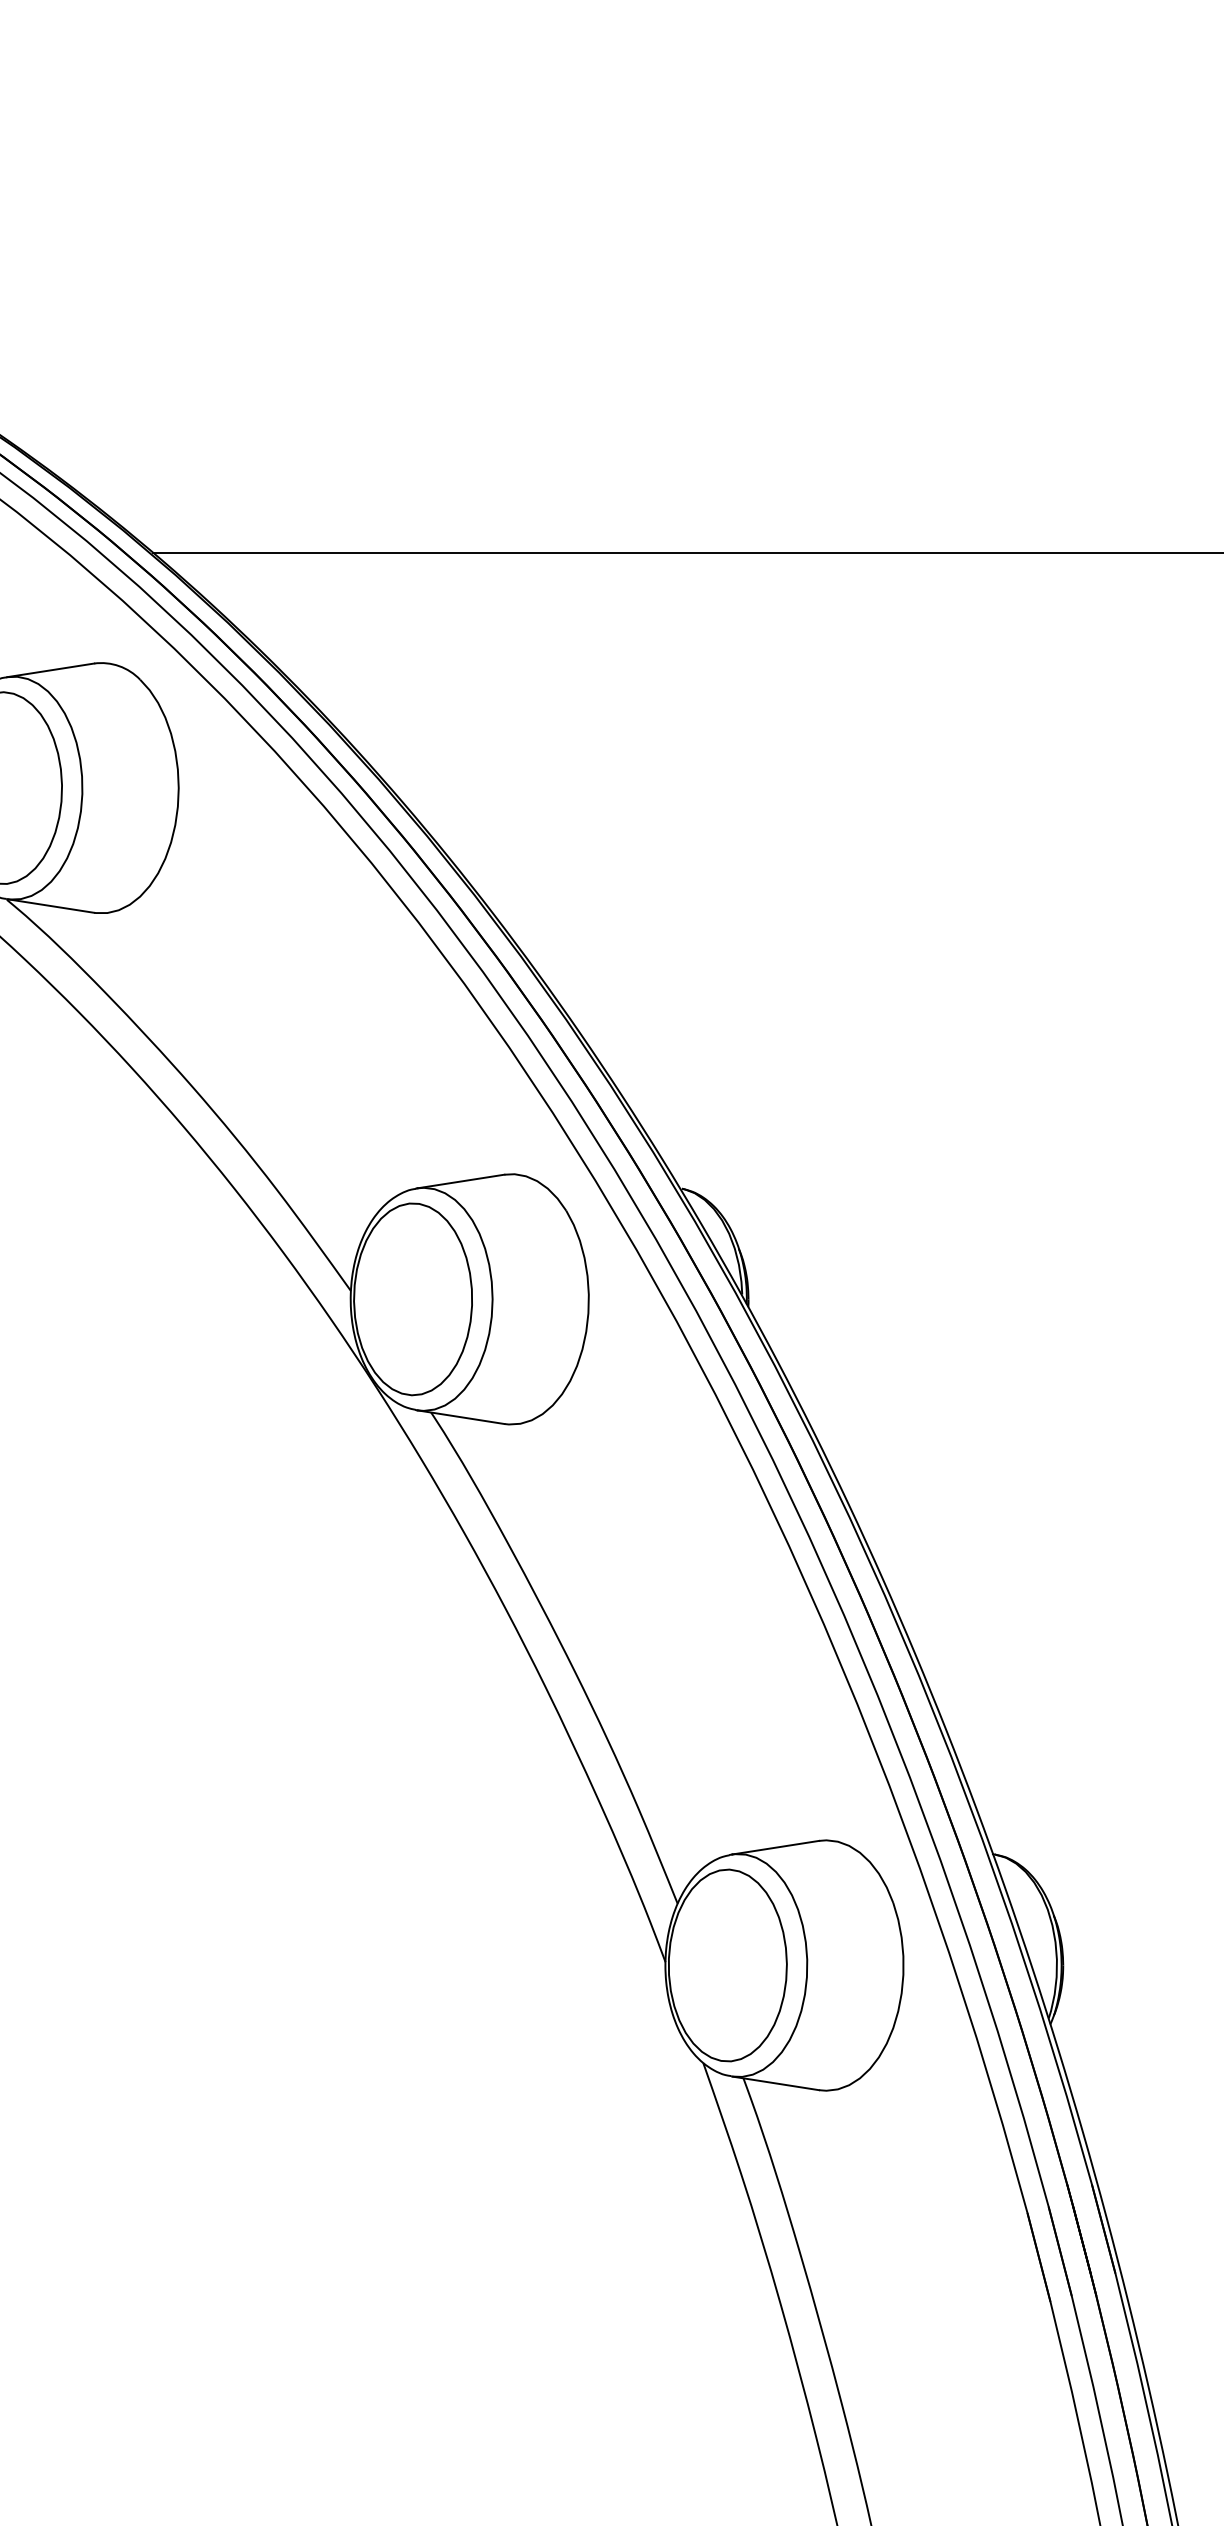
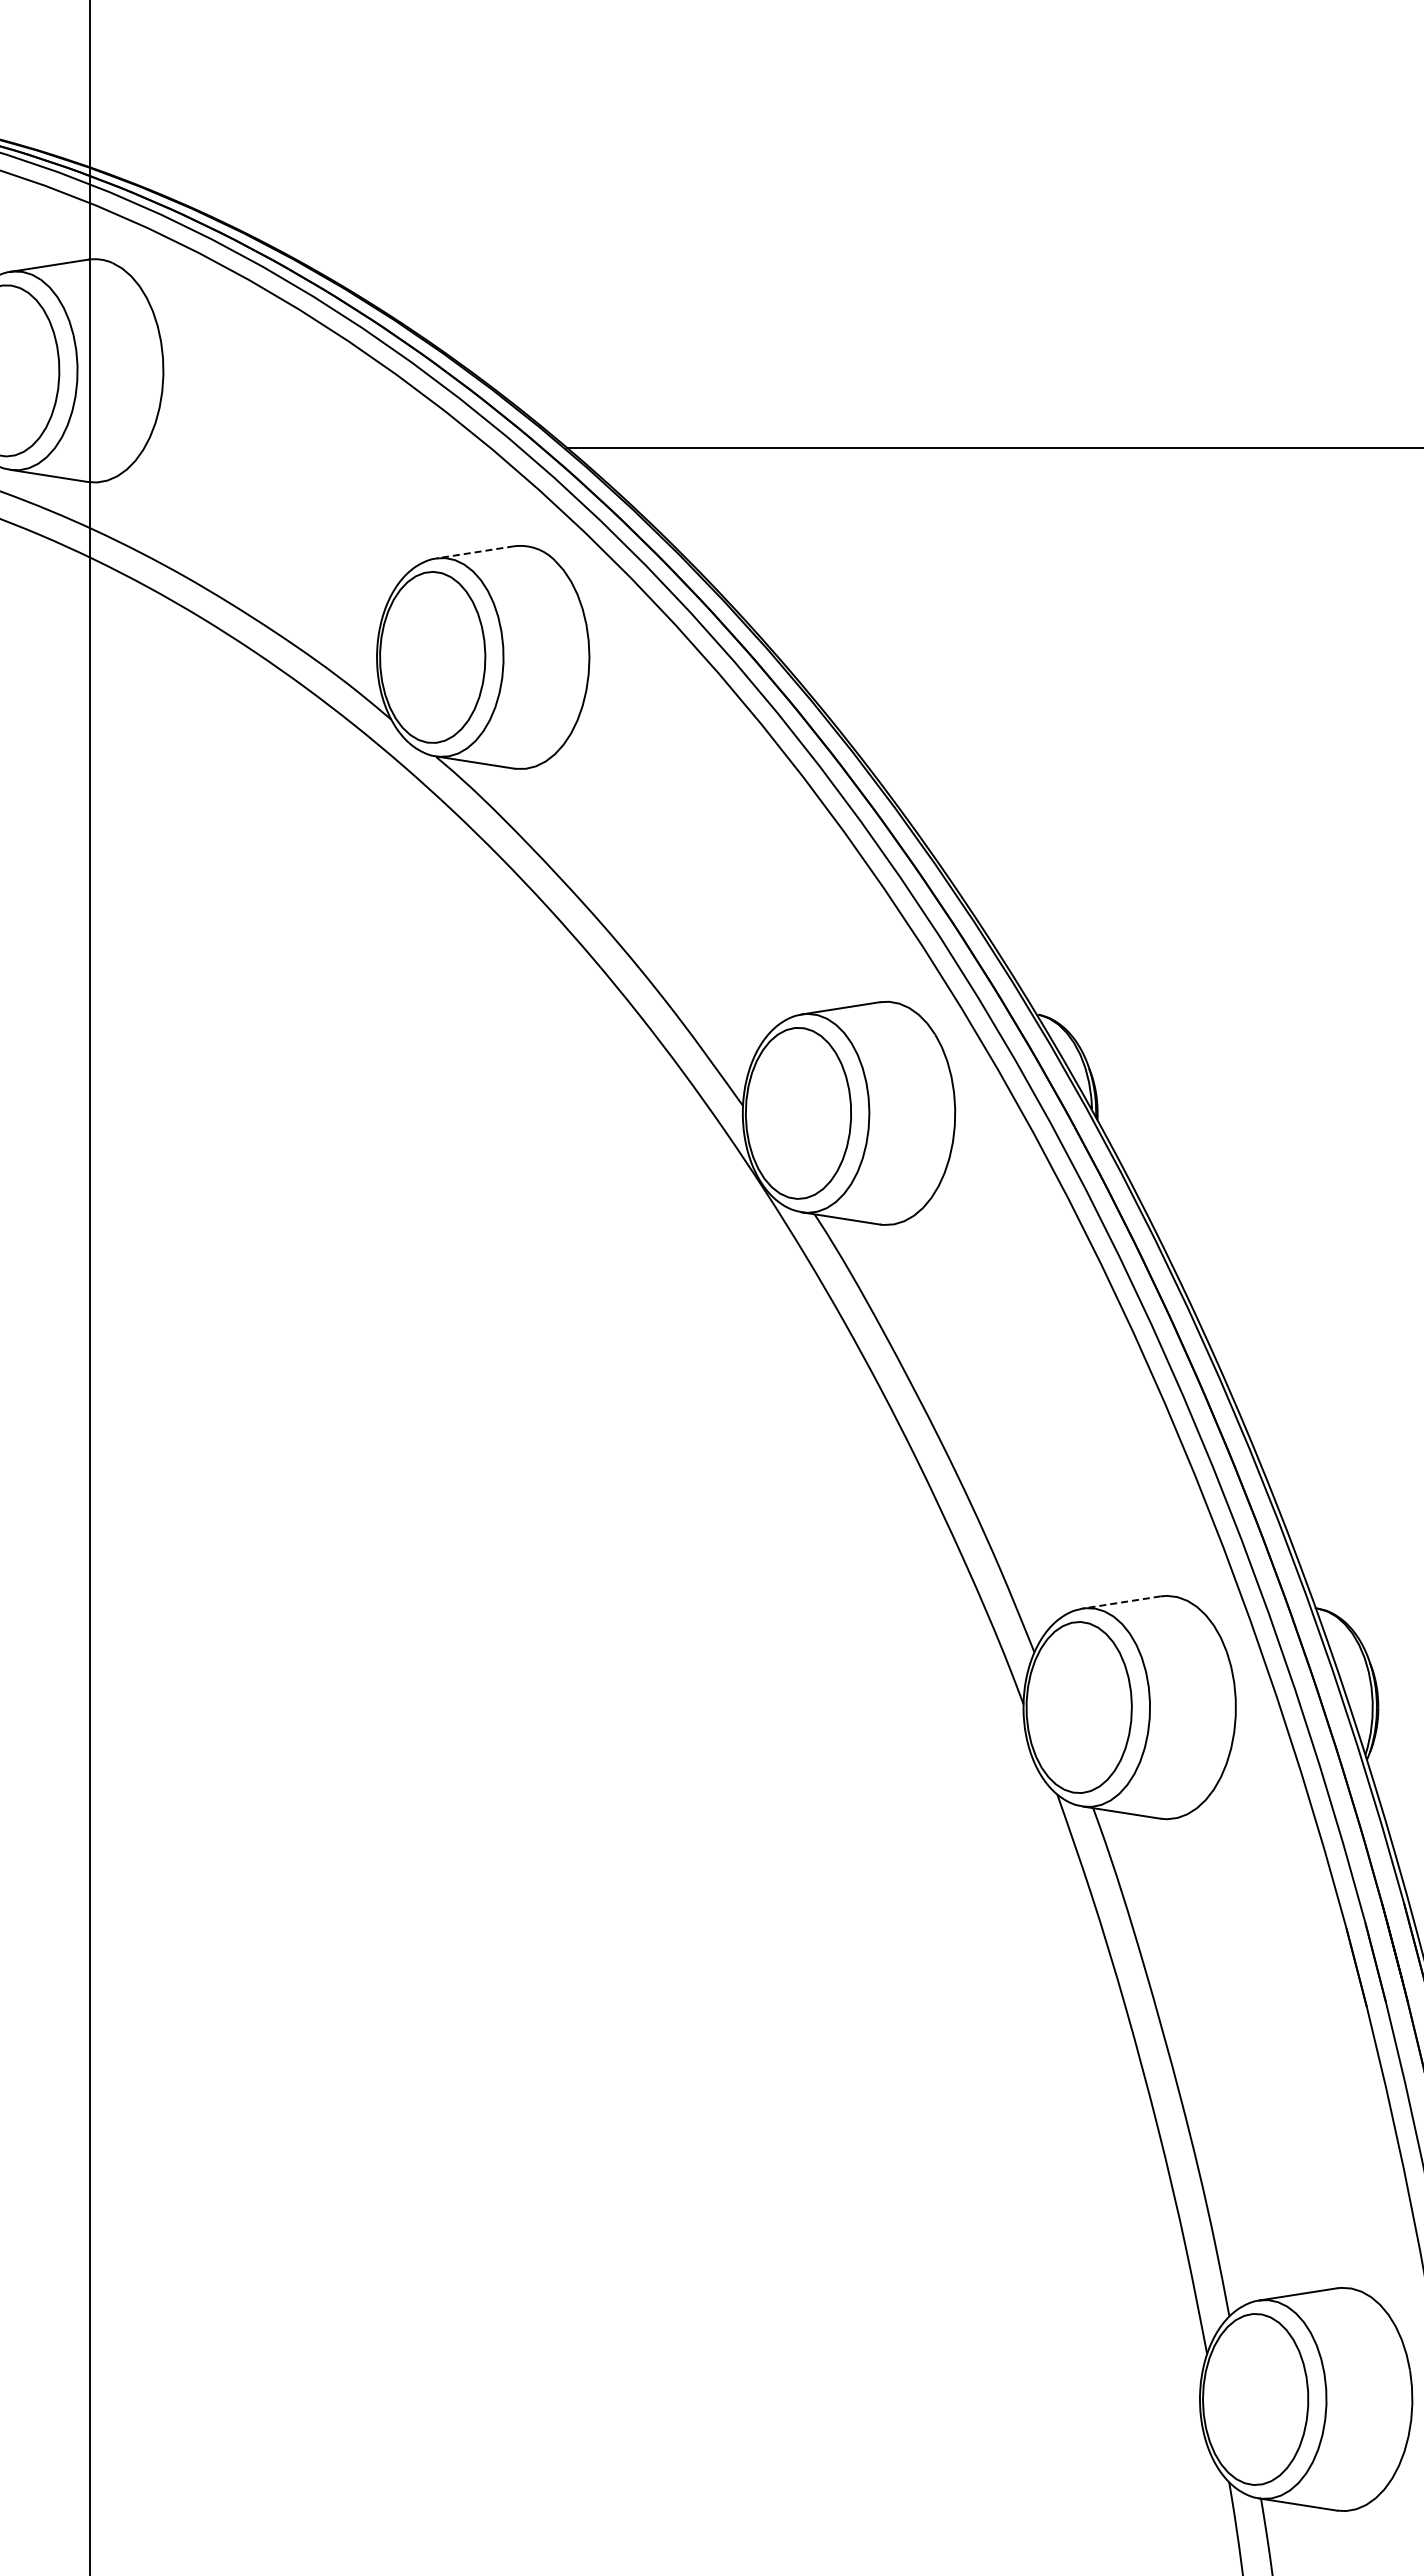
line: (49, 670) -> (474, 552), solid -> dashed
line: (775, 1847) -> (1121, 1602), solid -> dashed

